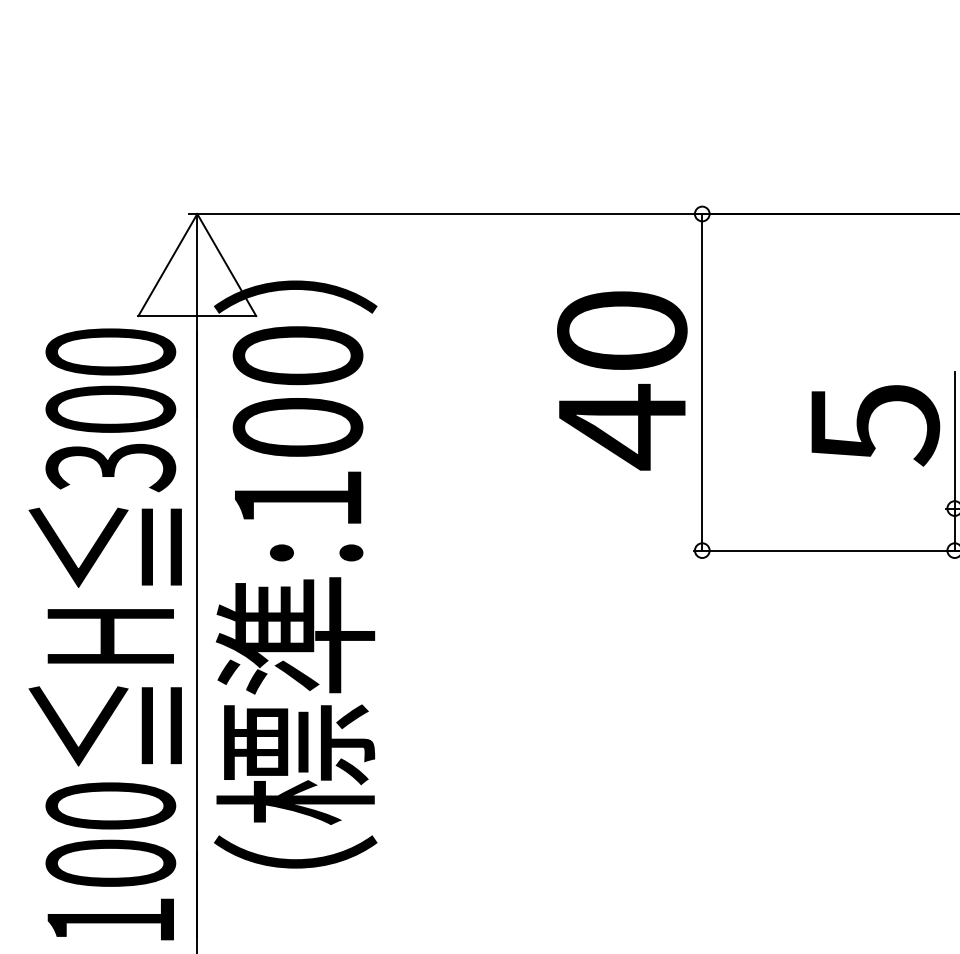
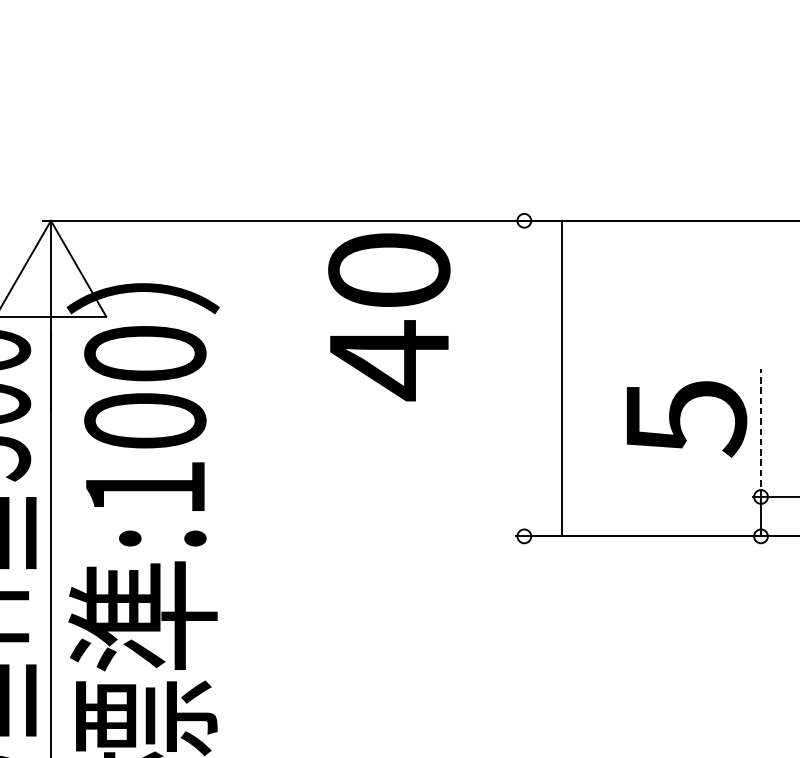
text: (622, 380) -> (389, 316), moved
line: (702, 382) -> (562, 378), moved
line: (954, 439) -> (760, 432), solid -> dashed

